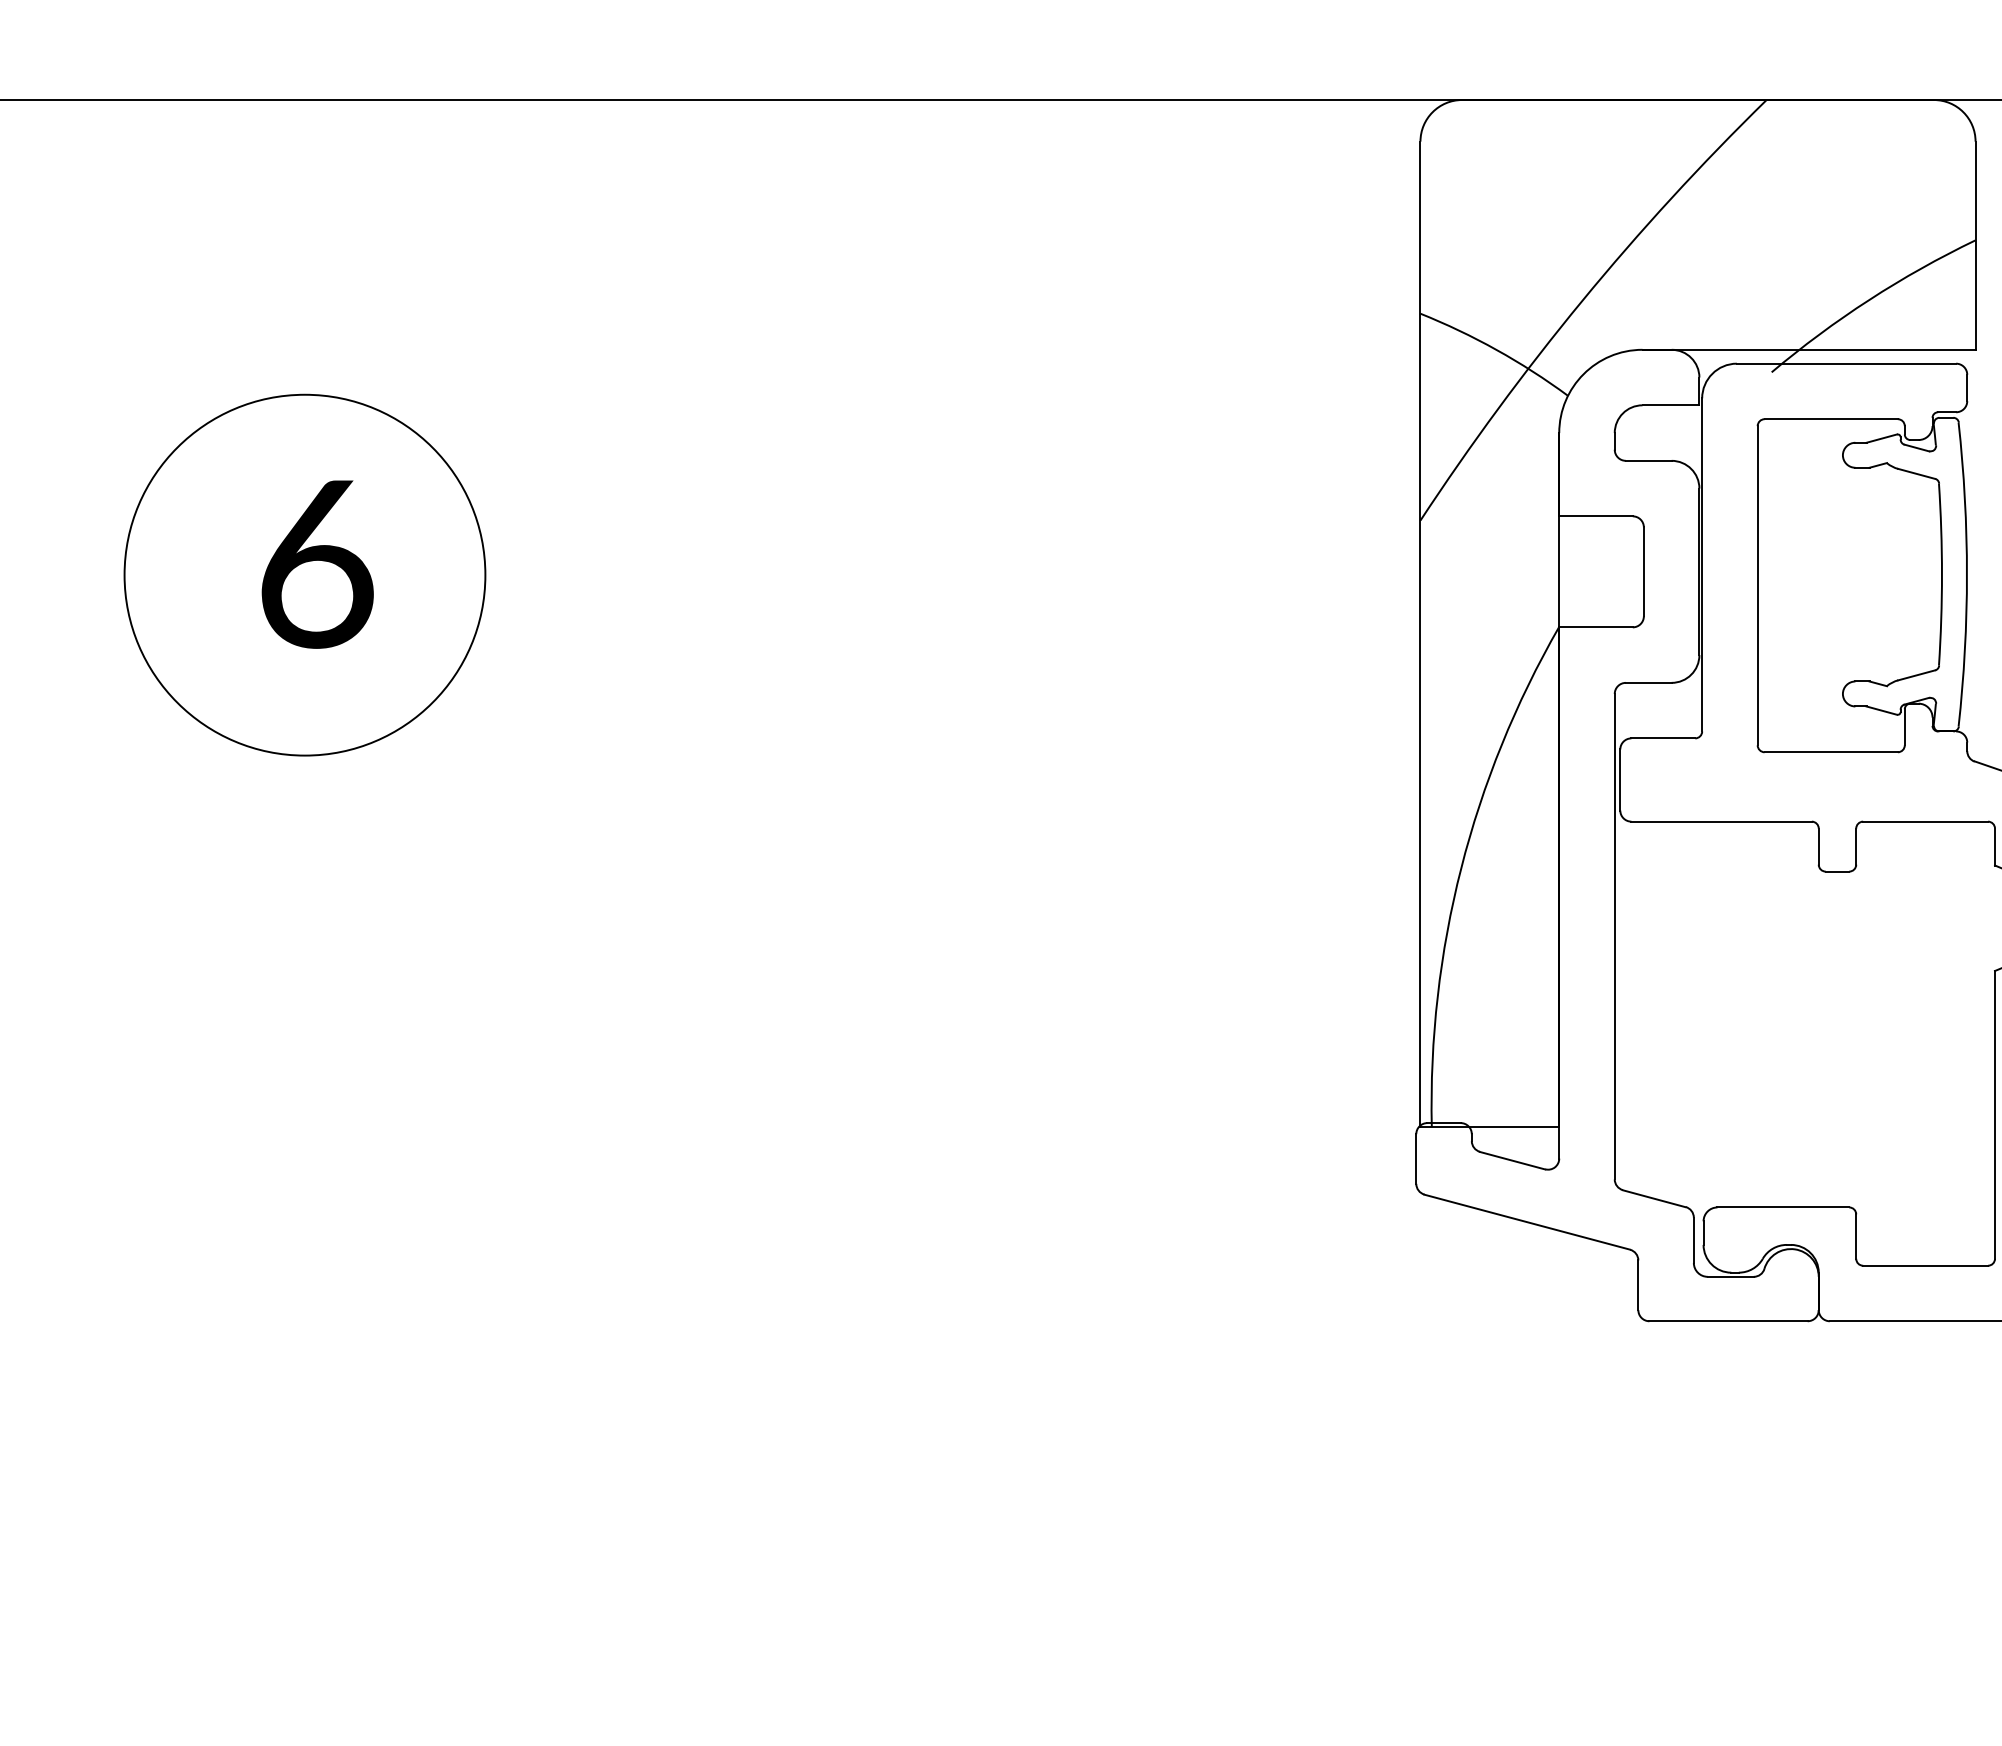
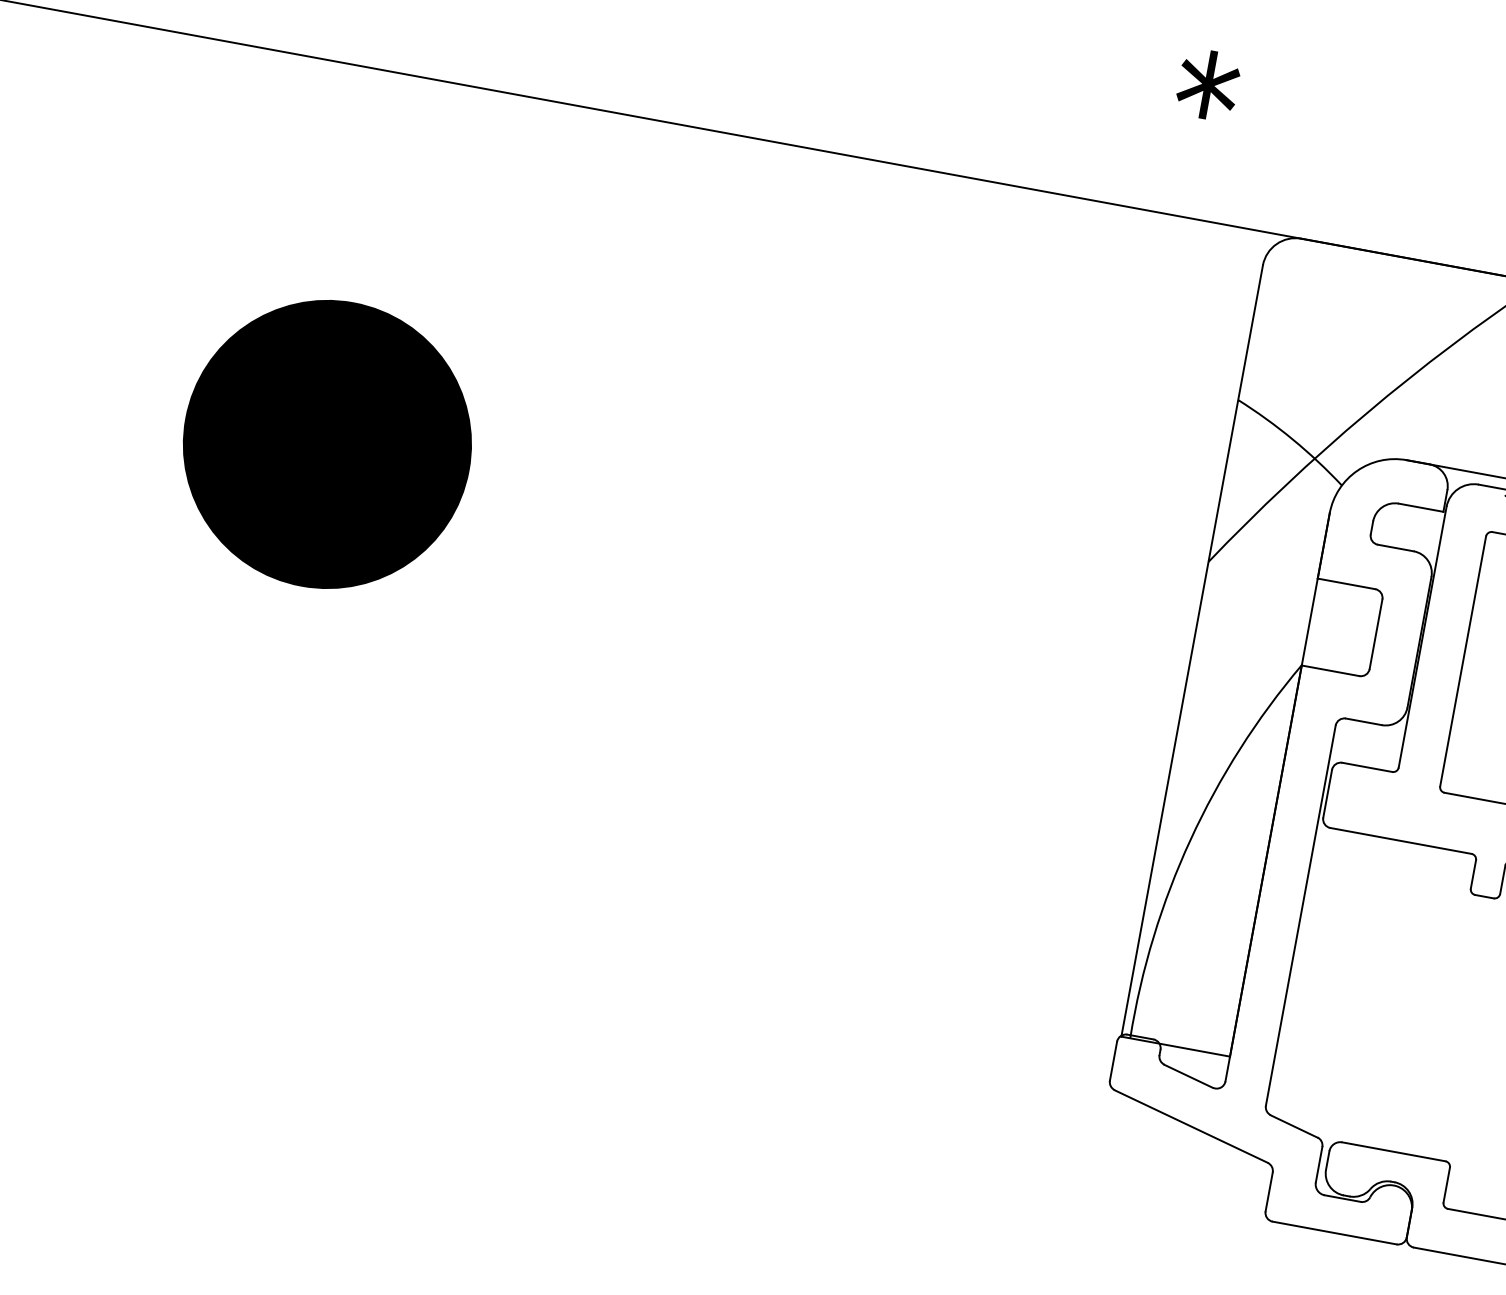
fill: (304, 574) -> (327, 443), added

